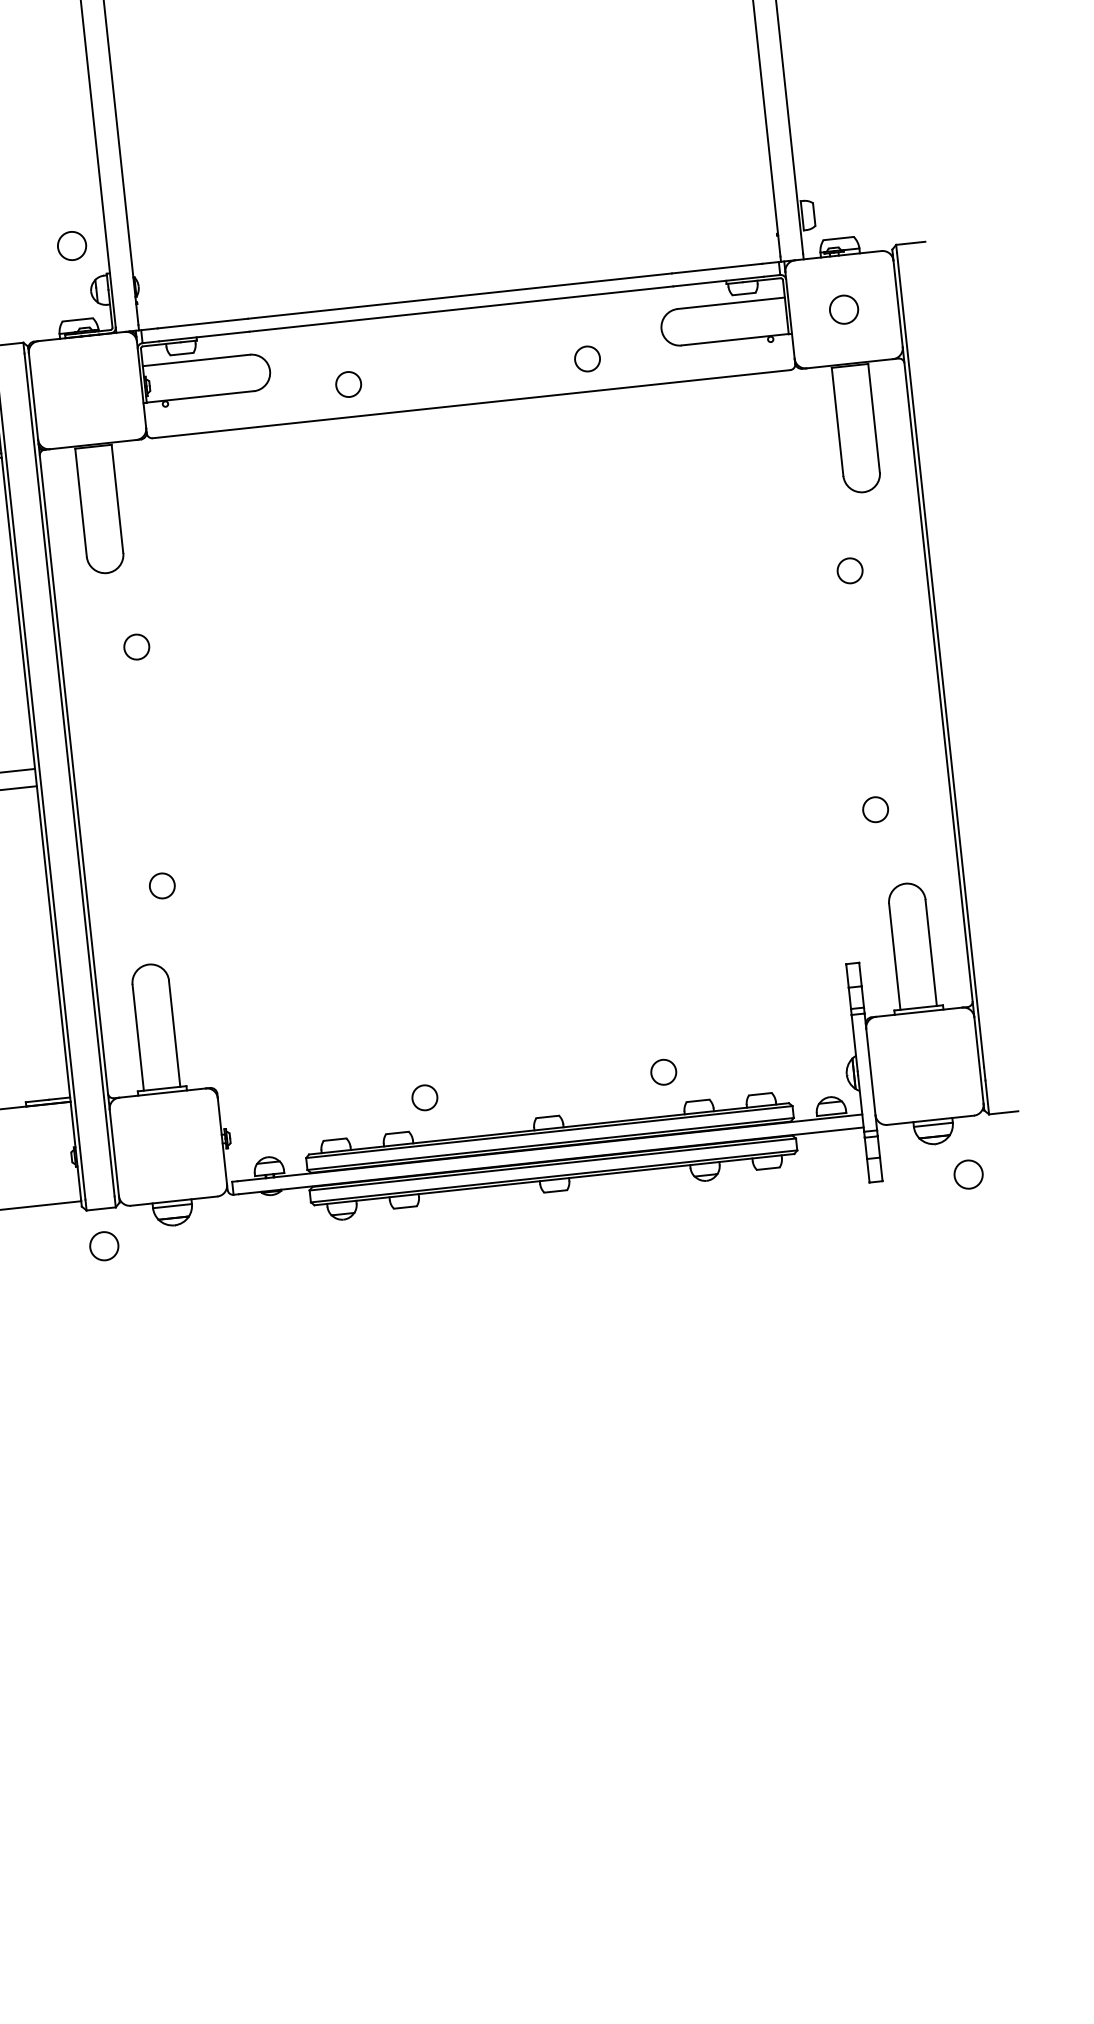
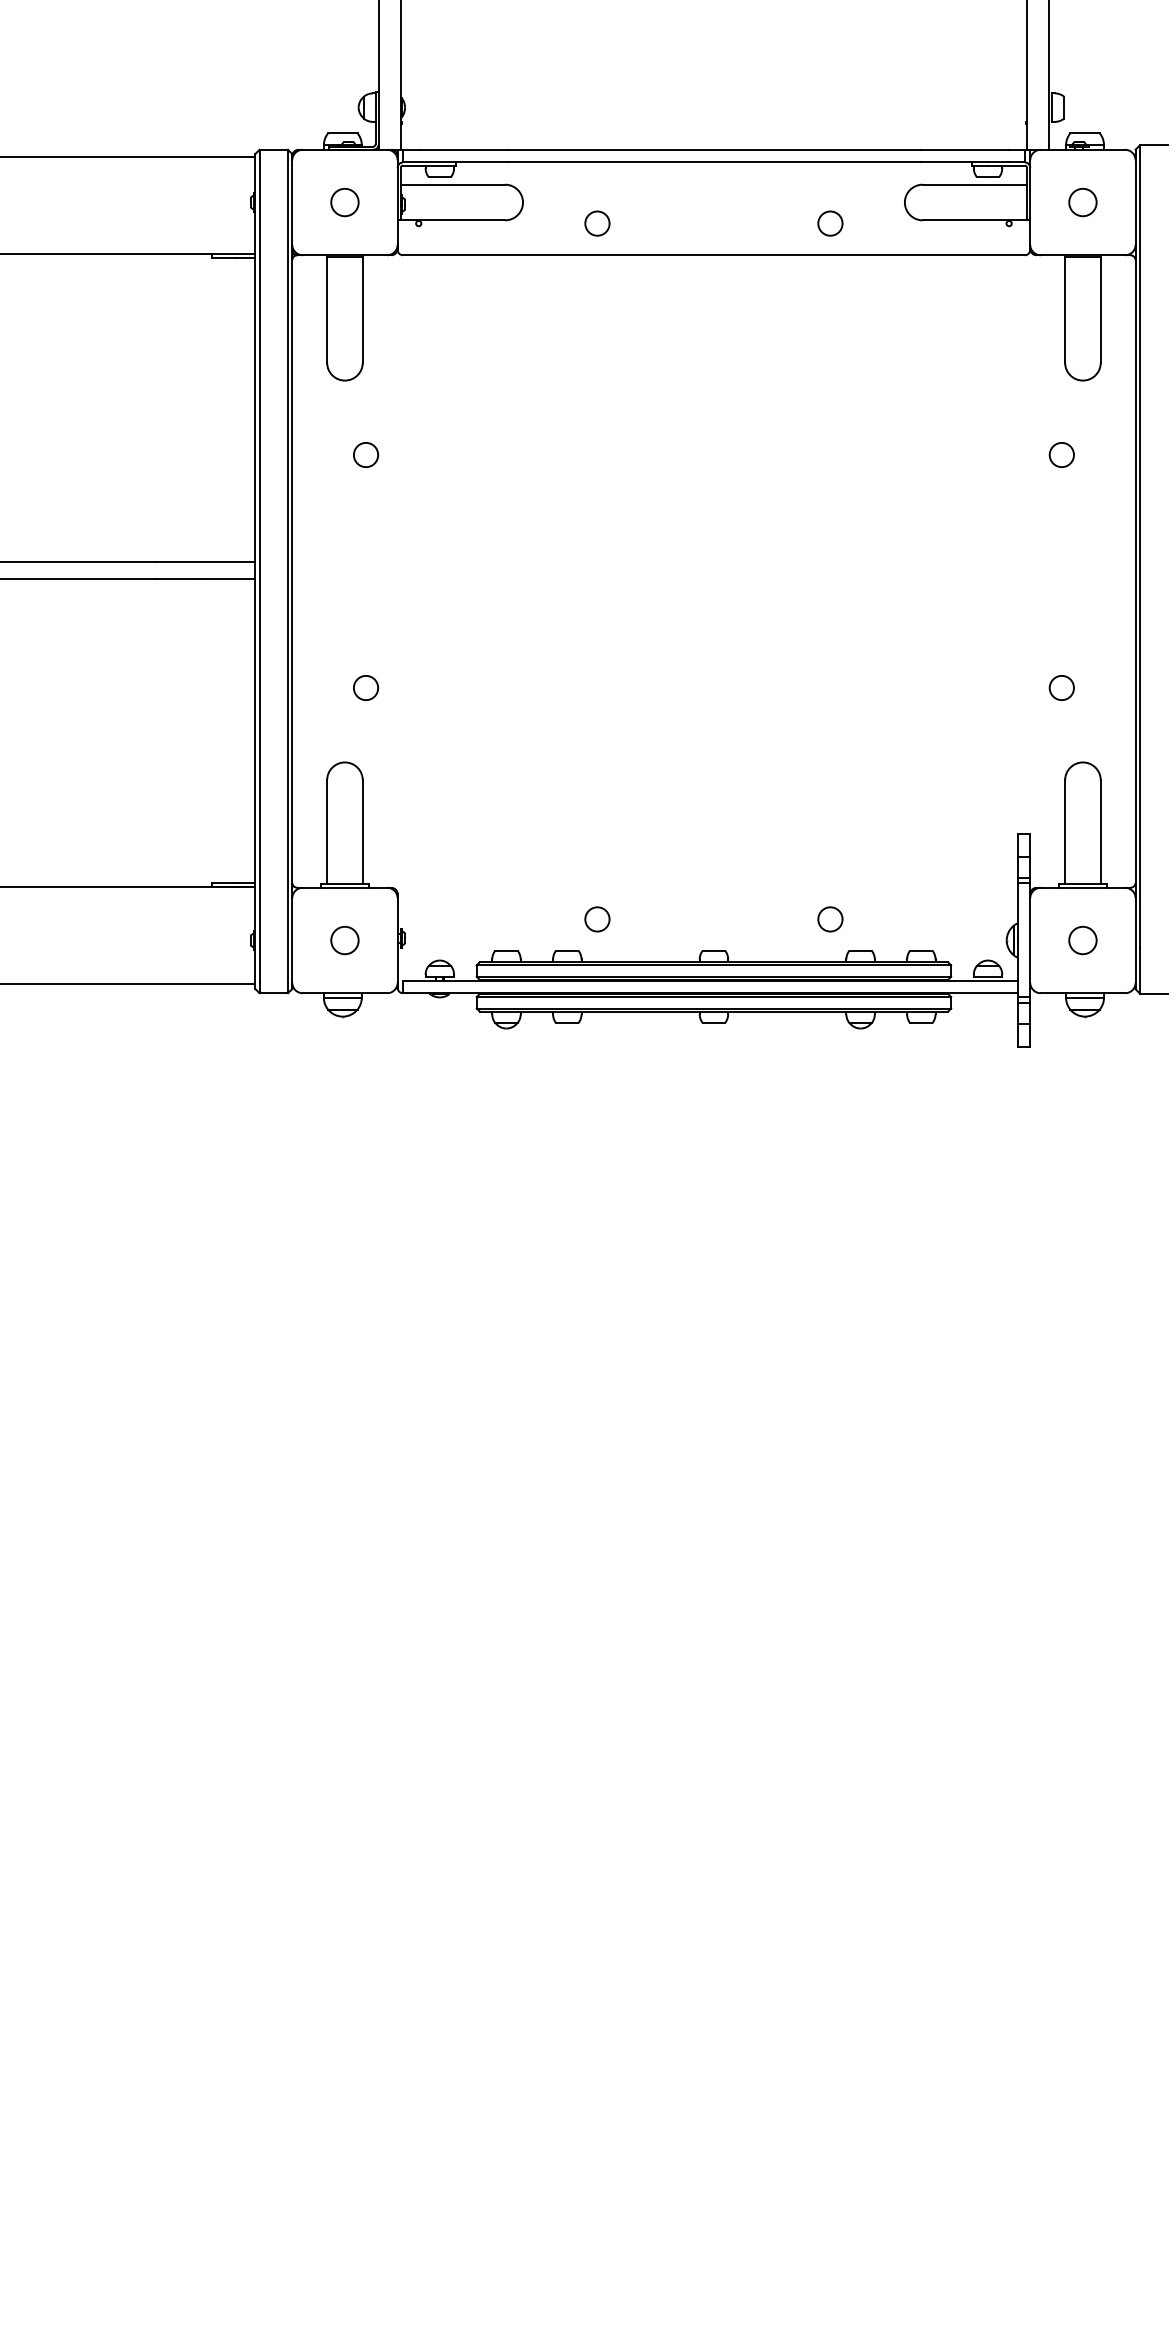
circle: (71, 246) -> (344, 202), moved
circle: (968, 1174) -> (1082, 940), moved
circle: (103, 1246) -> (344, 940), moved

